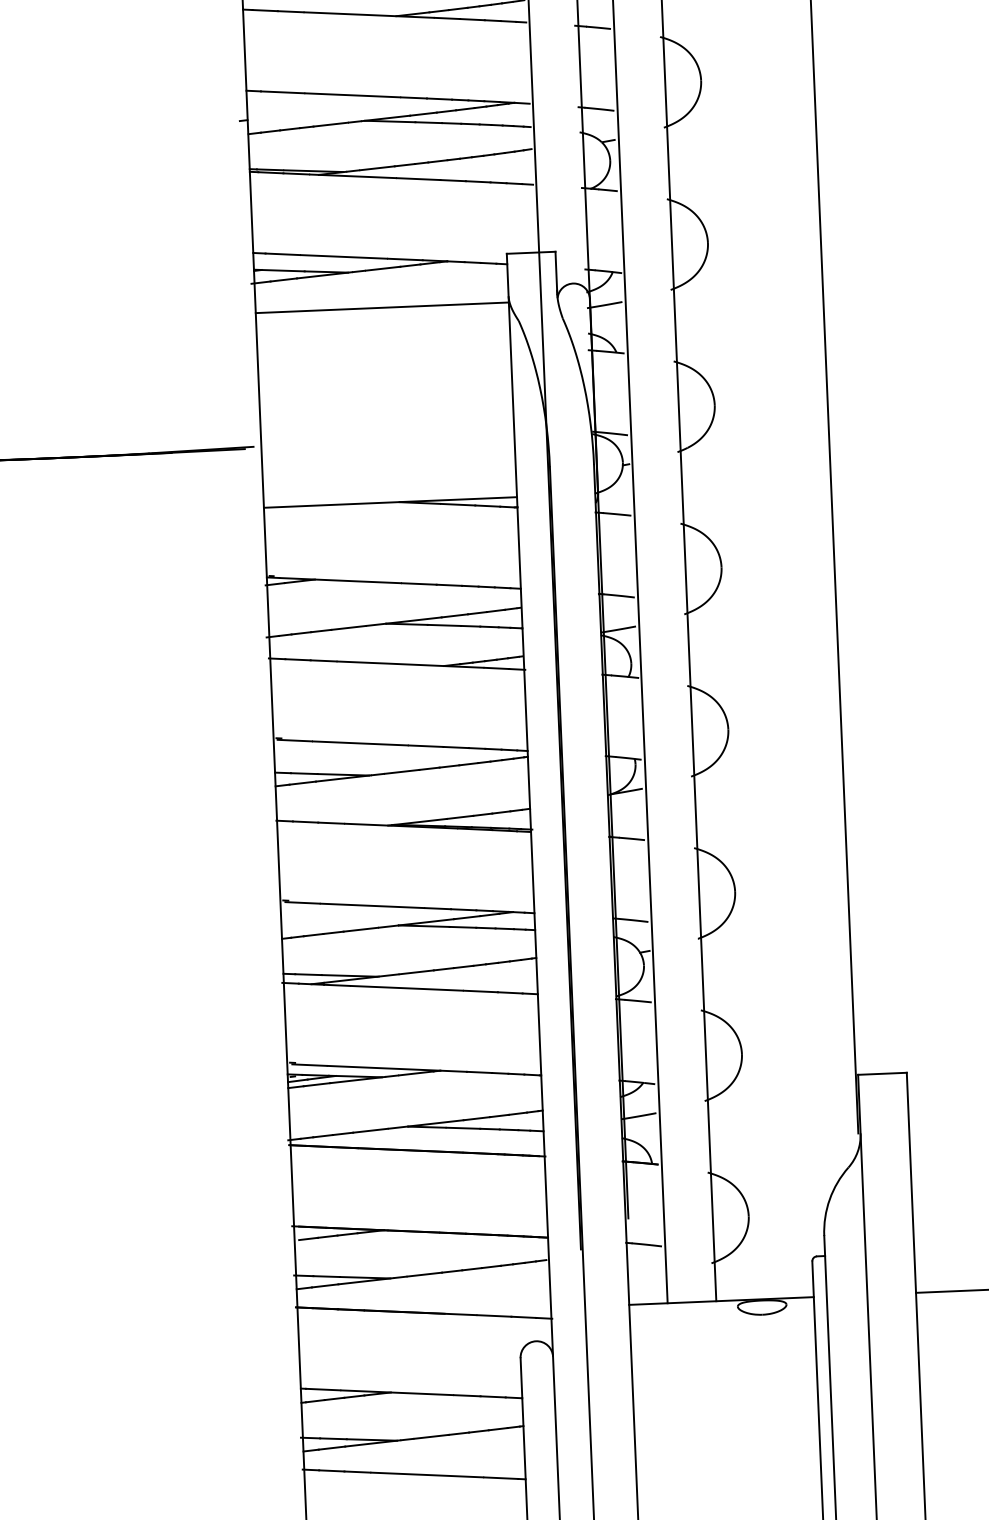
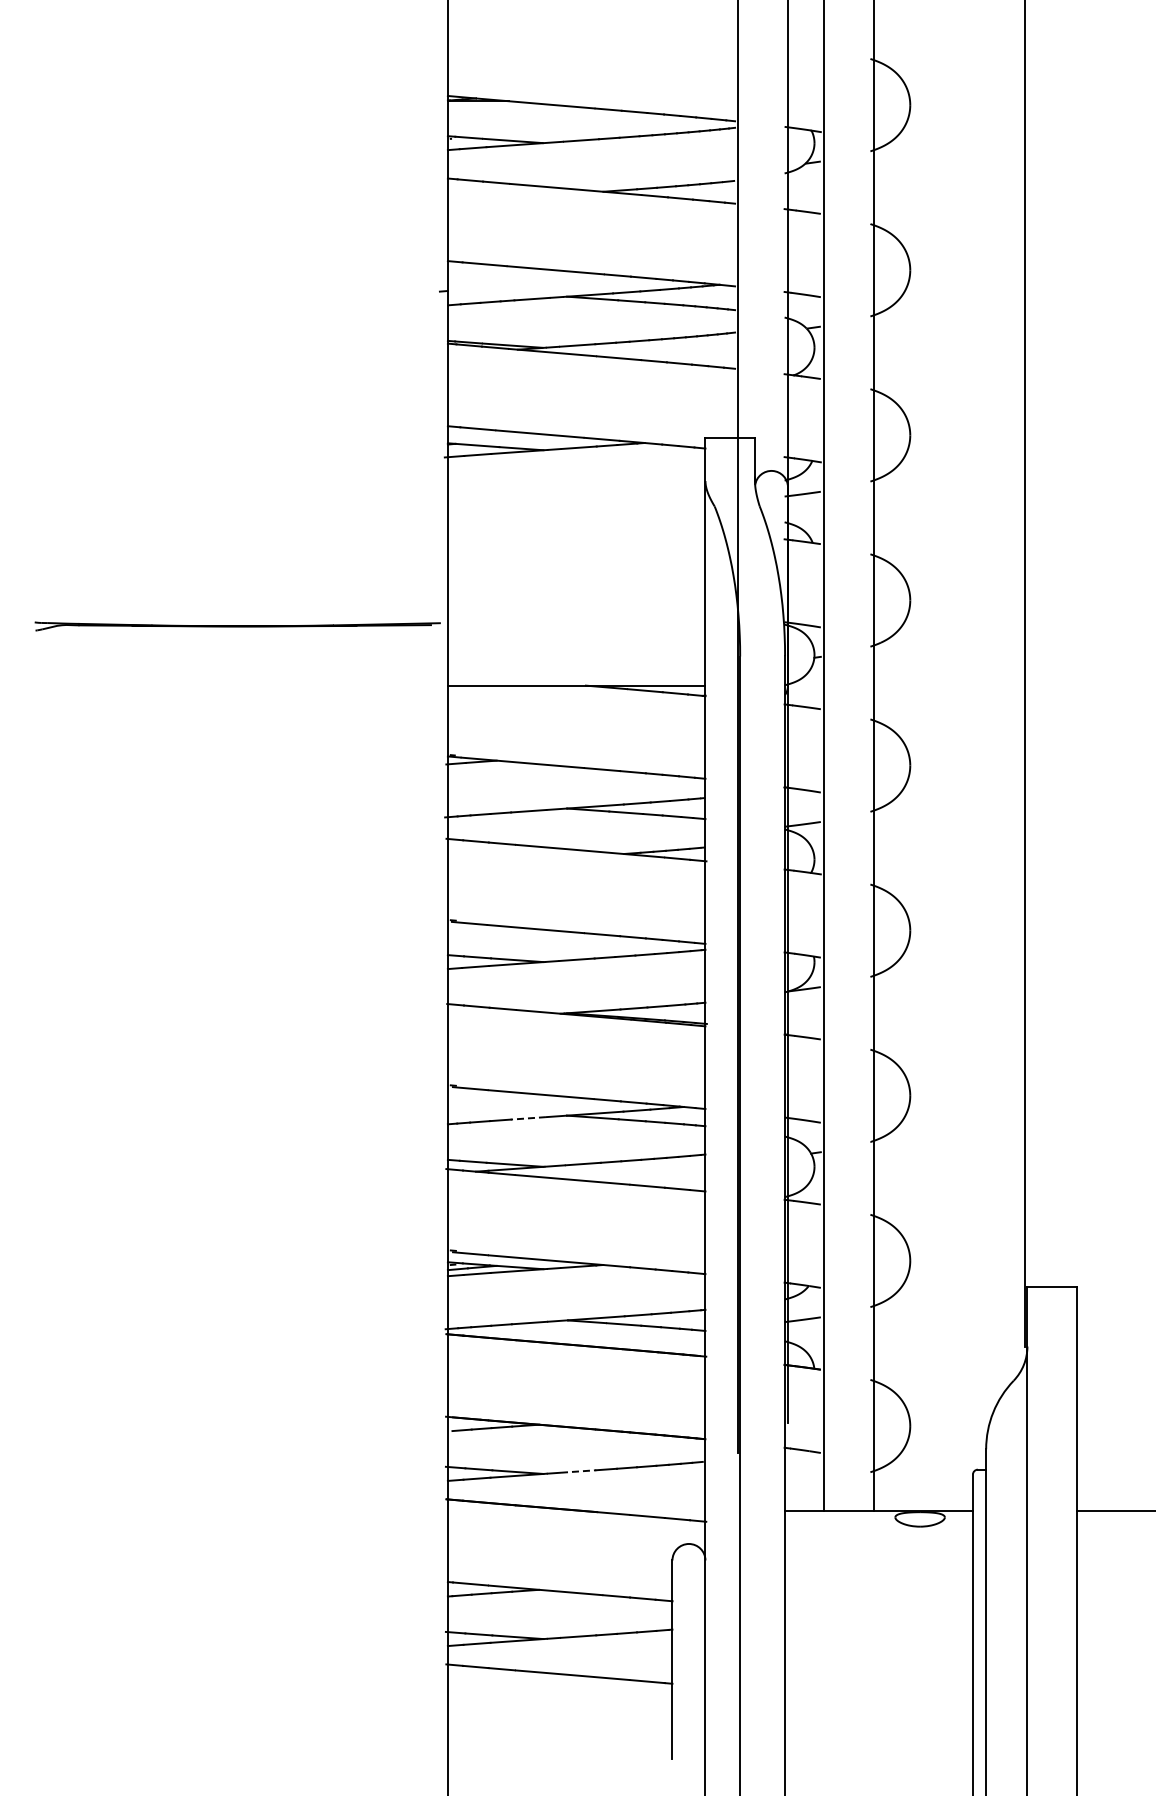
line: (382, 307) -> (576, 487), removed
line: (360, 929) -> (528, 1118), solid -> dashed
line: (424, 1274) -> (578, 1471), solid -> dashed

